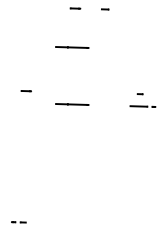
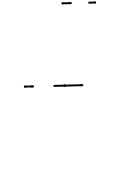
line: (72, 47) -> (65, 36), removed
part: (25, 91) -> (28, 86), moved

